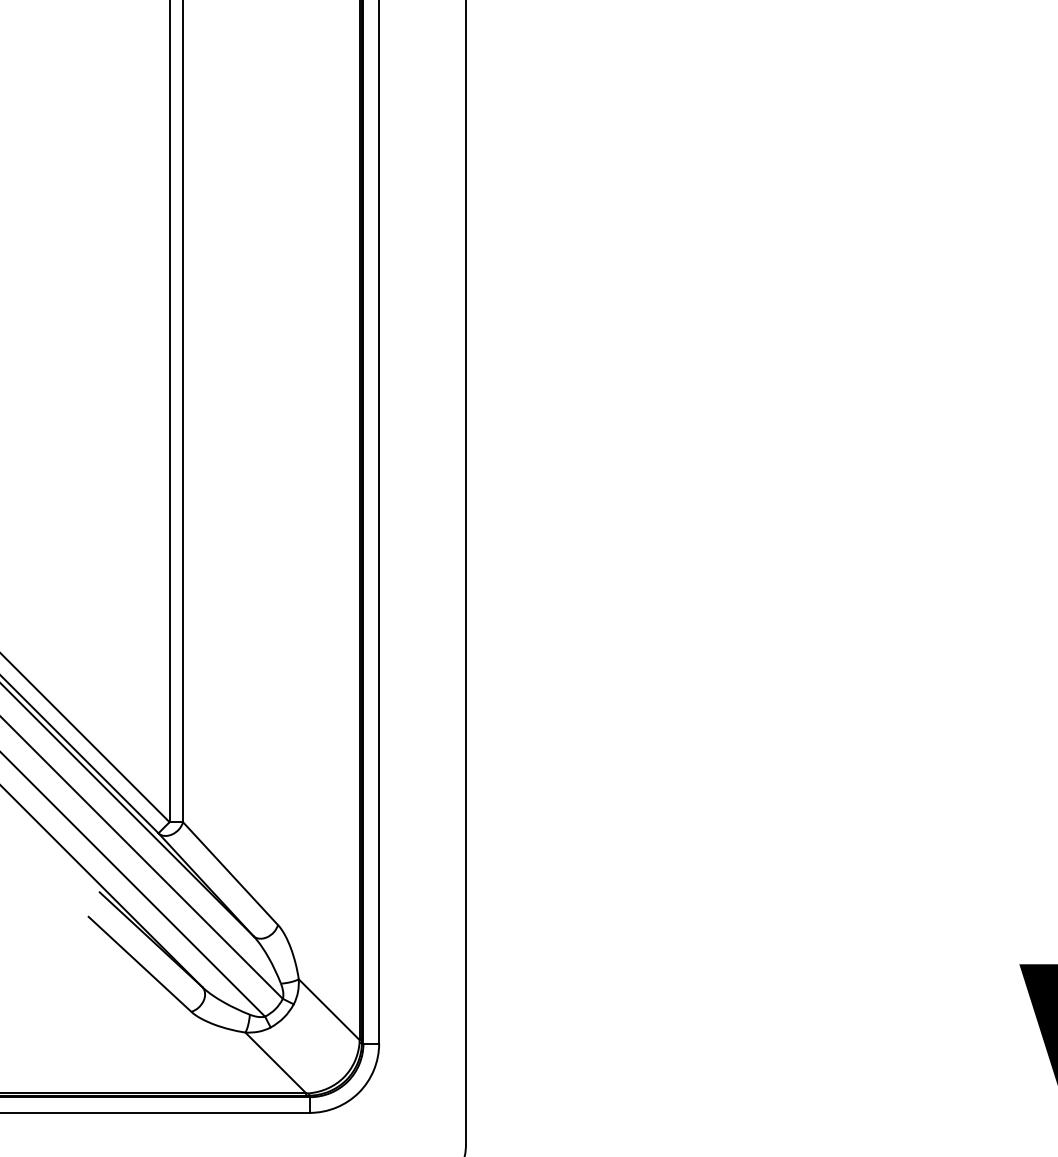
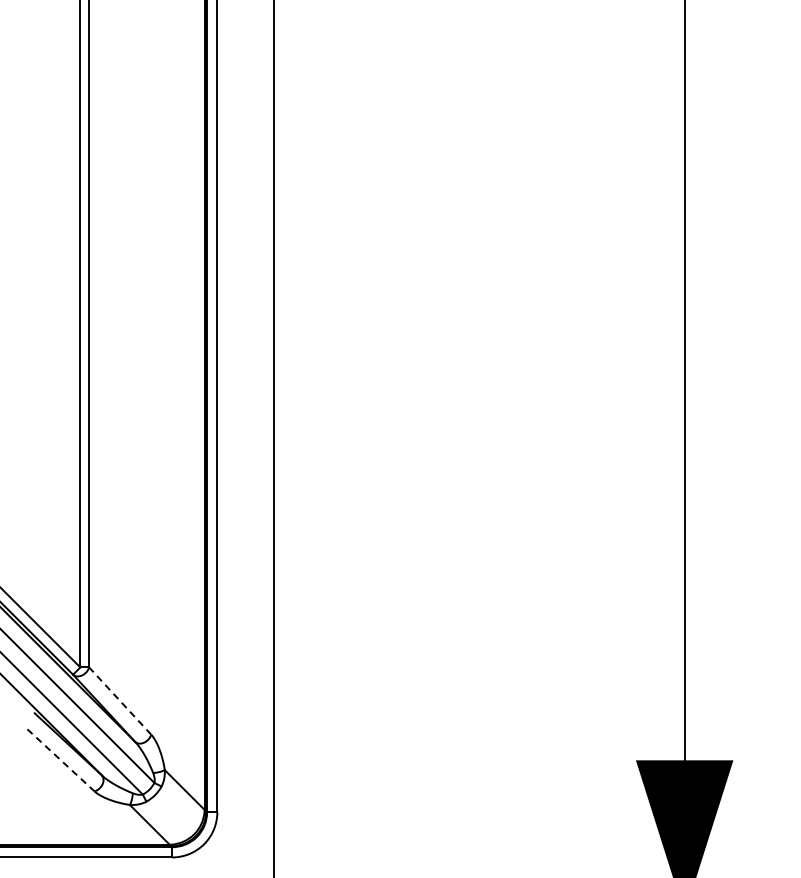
line: (230, 874) -> (120, 701), solid -> dashed
line: (140, 964) -> (61, 760), solid -> dashed

